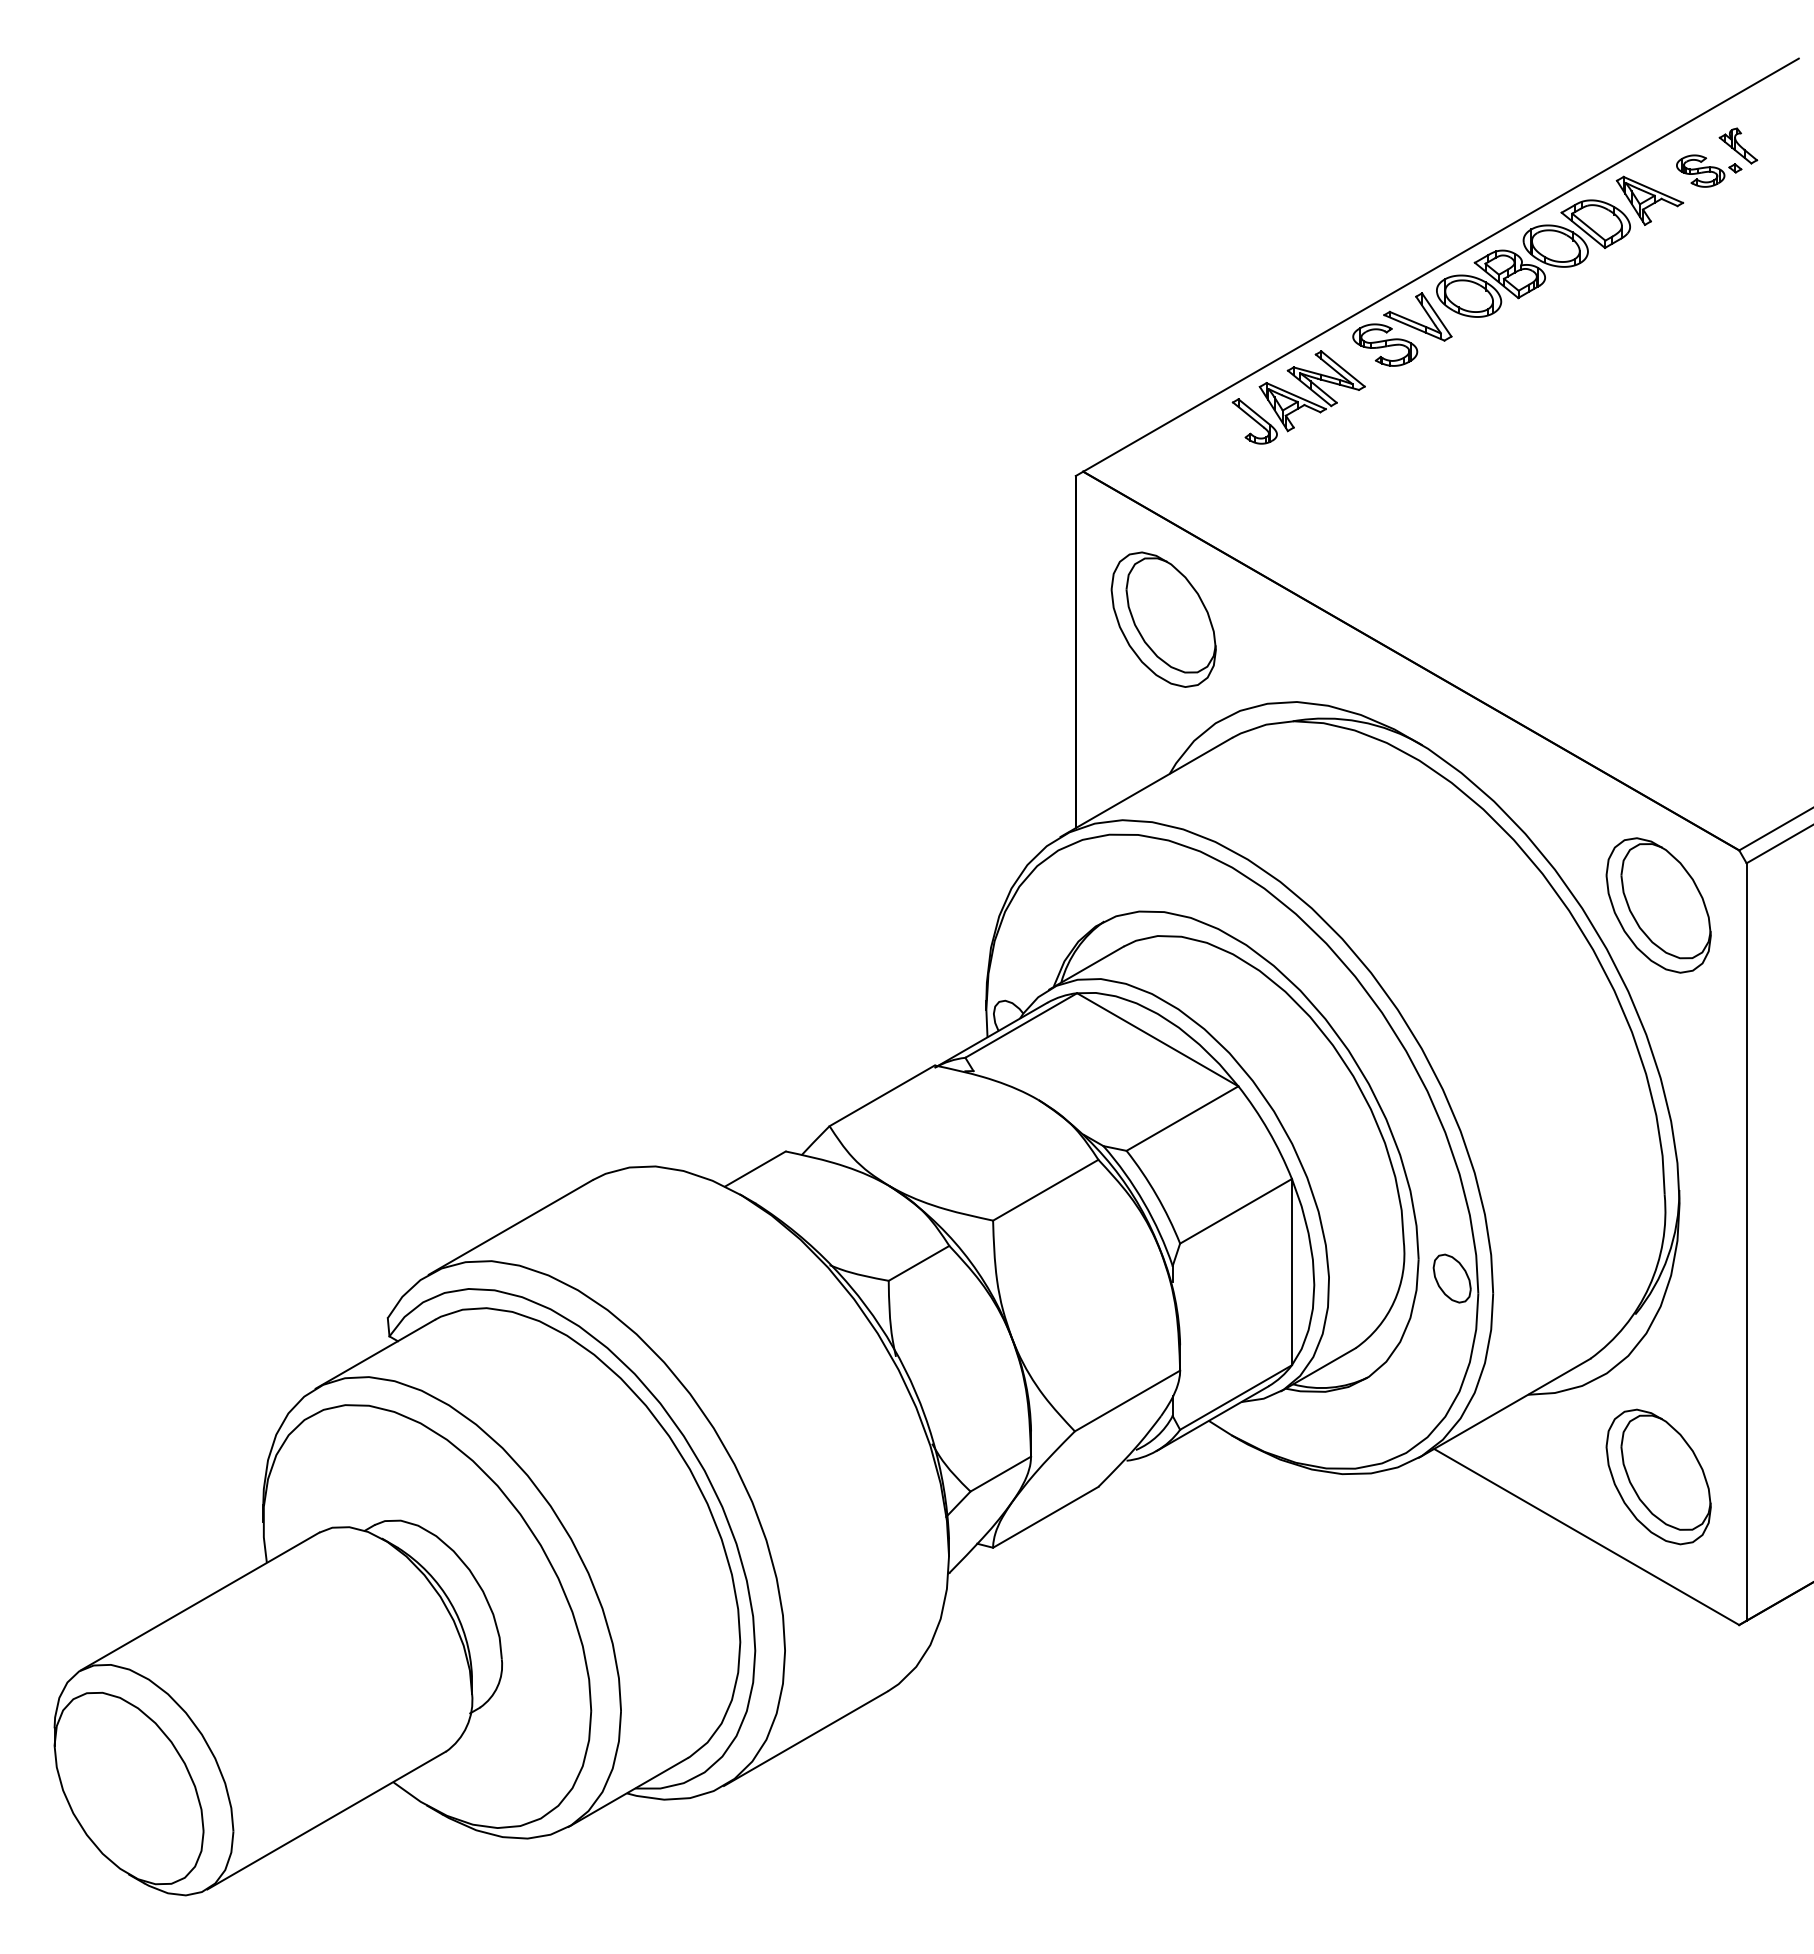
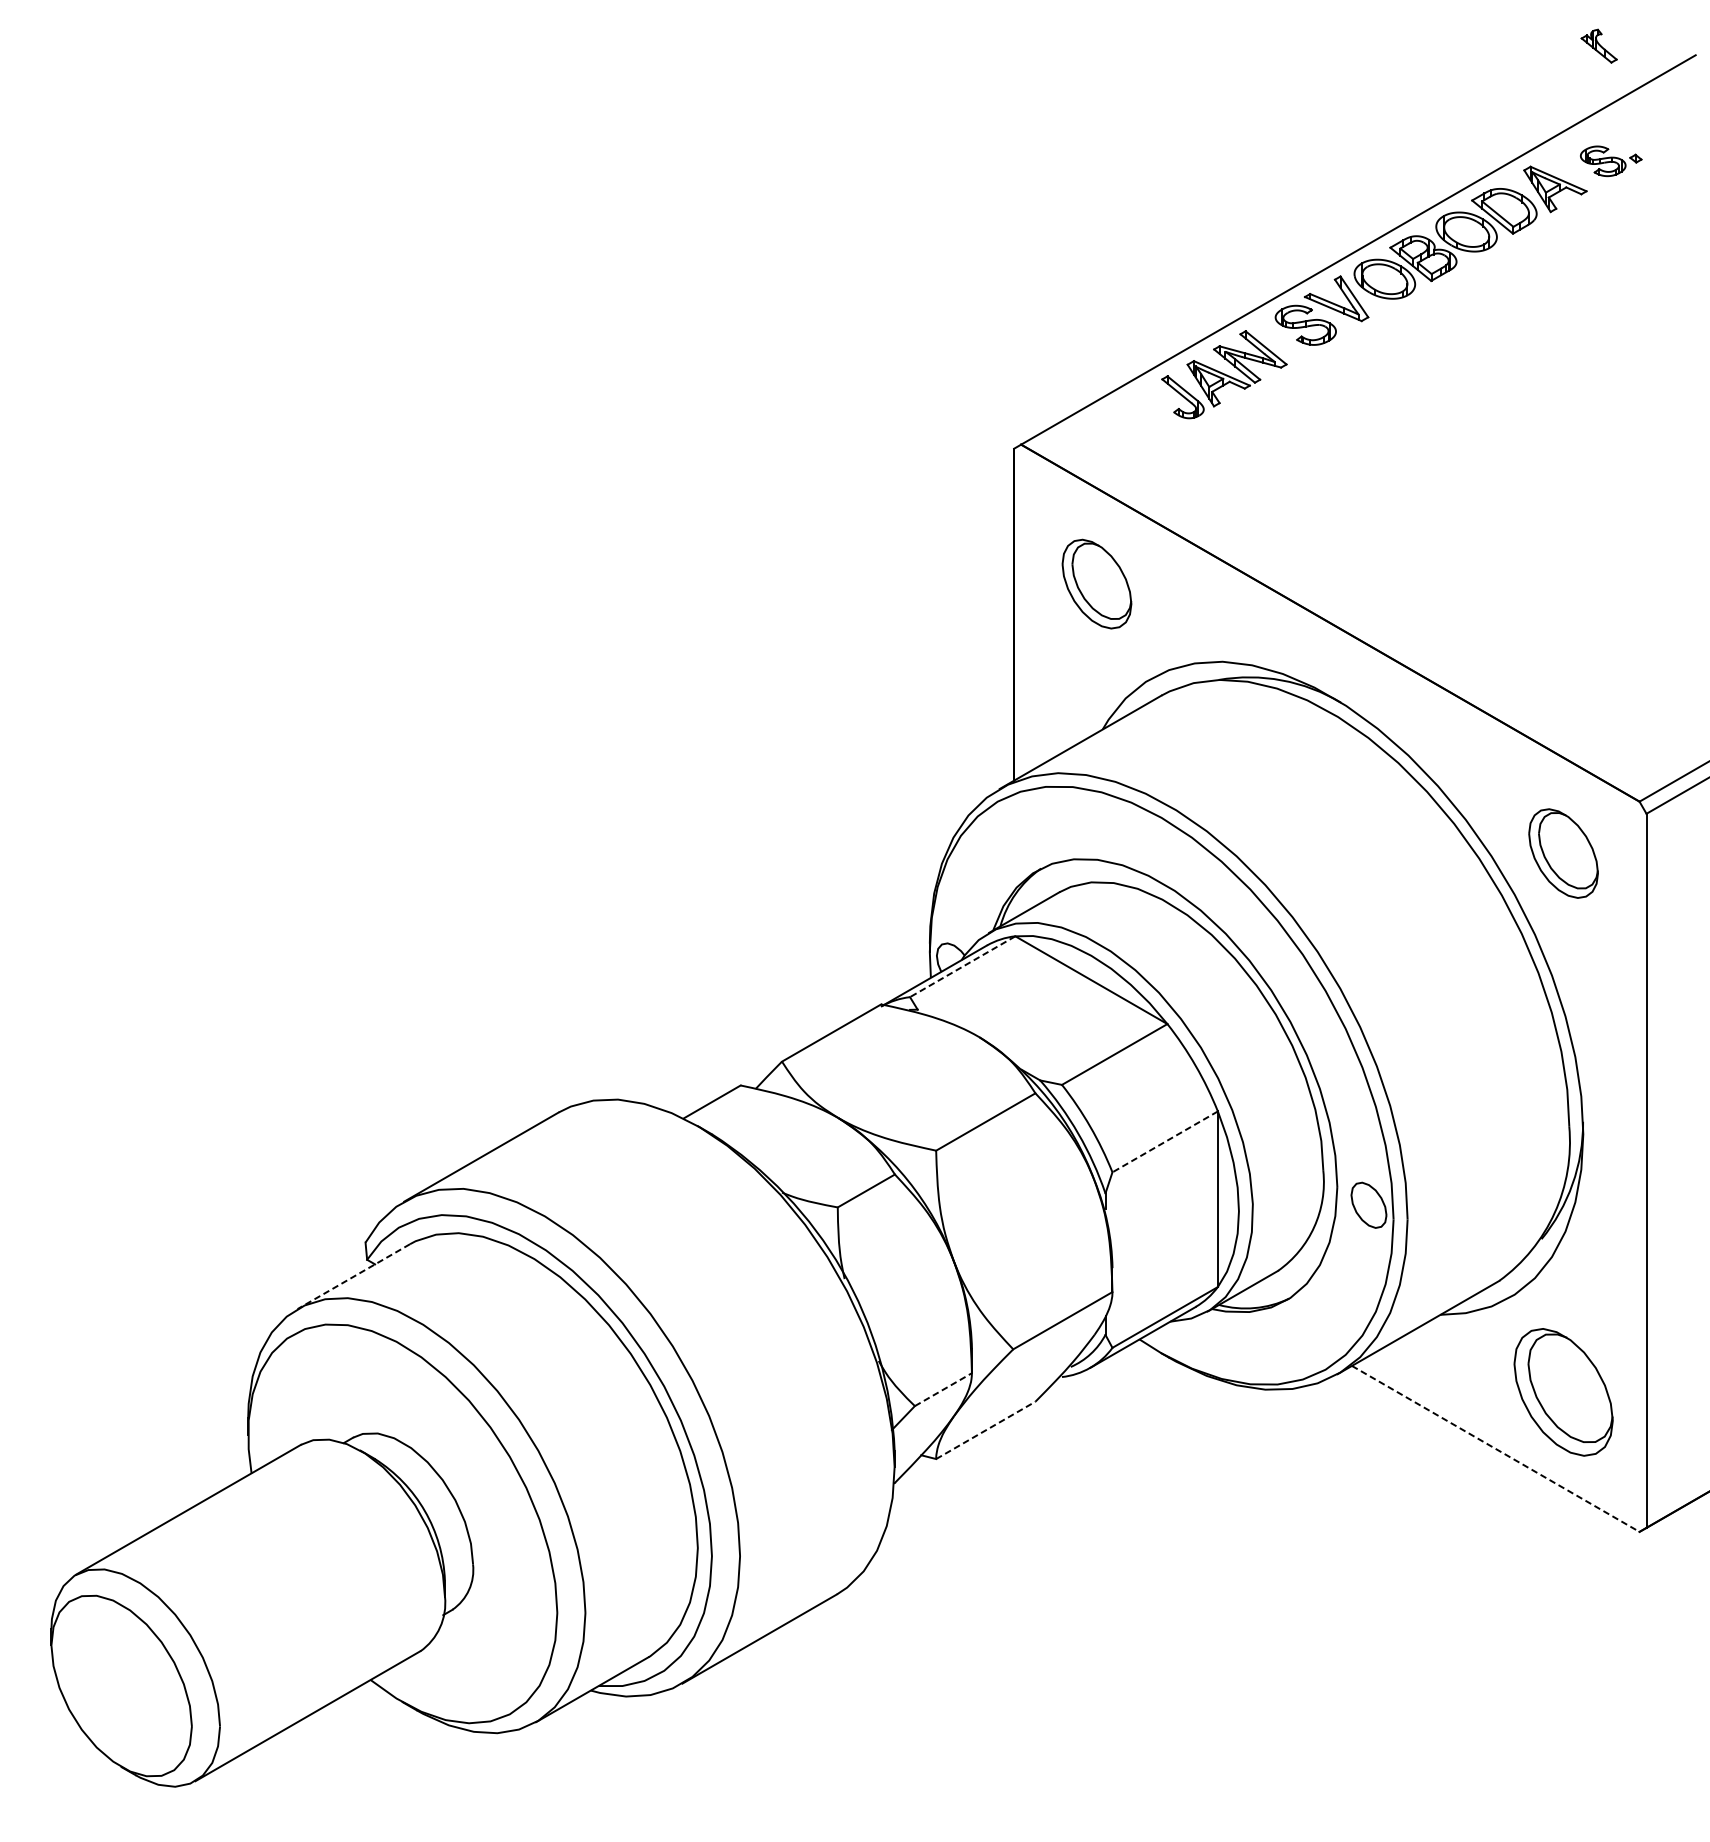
part: (1738, 145) -> (1599, 45), moved
part: (1163, 619) -> (1096, 583), size x0.7
part: (1658, 905) -> (1563, 853), size x0.7
line: (1021, 1025) -> (962, 966), solid -> dashed
line: (1236, 1211) -> (1165, 1142), solid -> dashed
line: (375, 1354) -> (353, 1276), solid -> dashed
line: (1000, 1474) -> (943, 1389), solid -> dashed
line: (1045, 1517) -> (985, 1430), solid -> dashed
line: (1587, 1537) -> (1496, 1449), solid -> dashed

